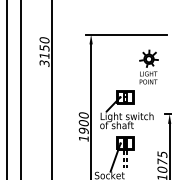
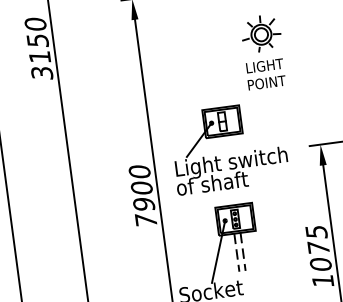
text: (83, 138) -> (145, 220), 1900 -> 7900

